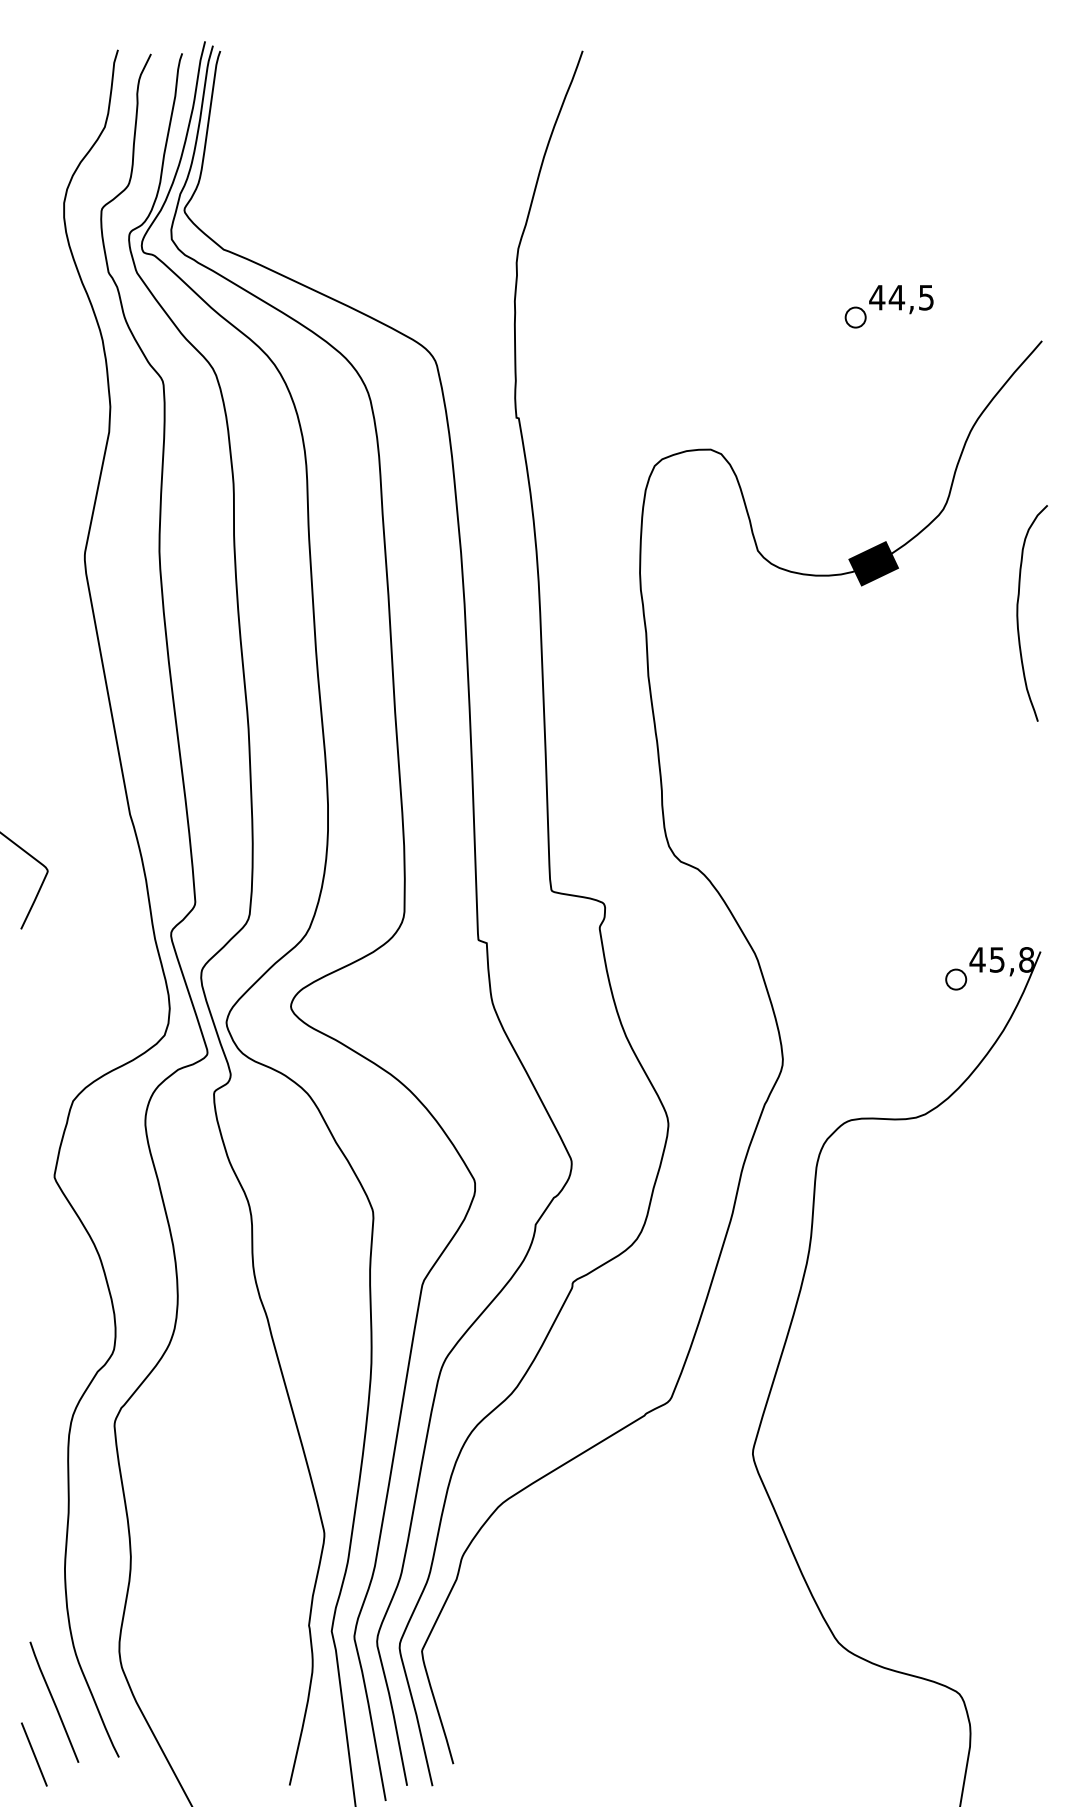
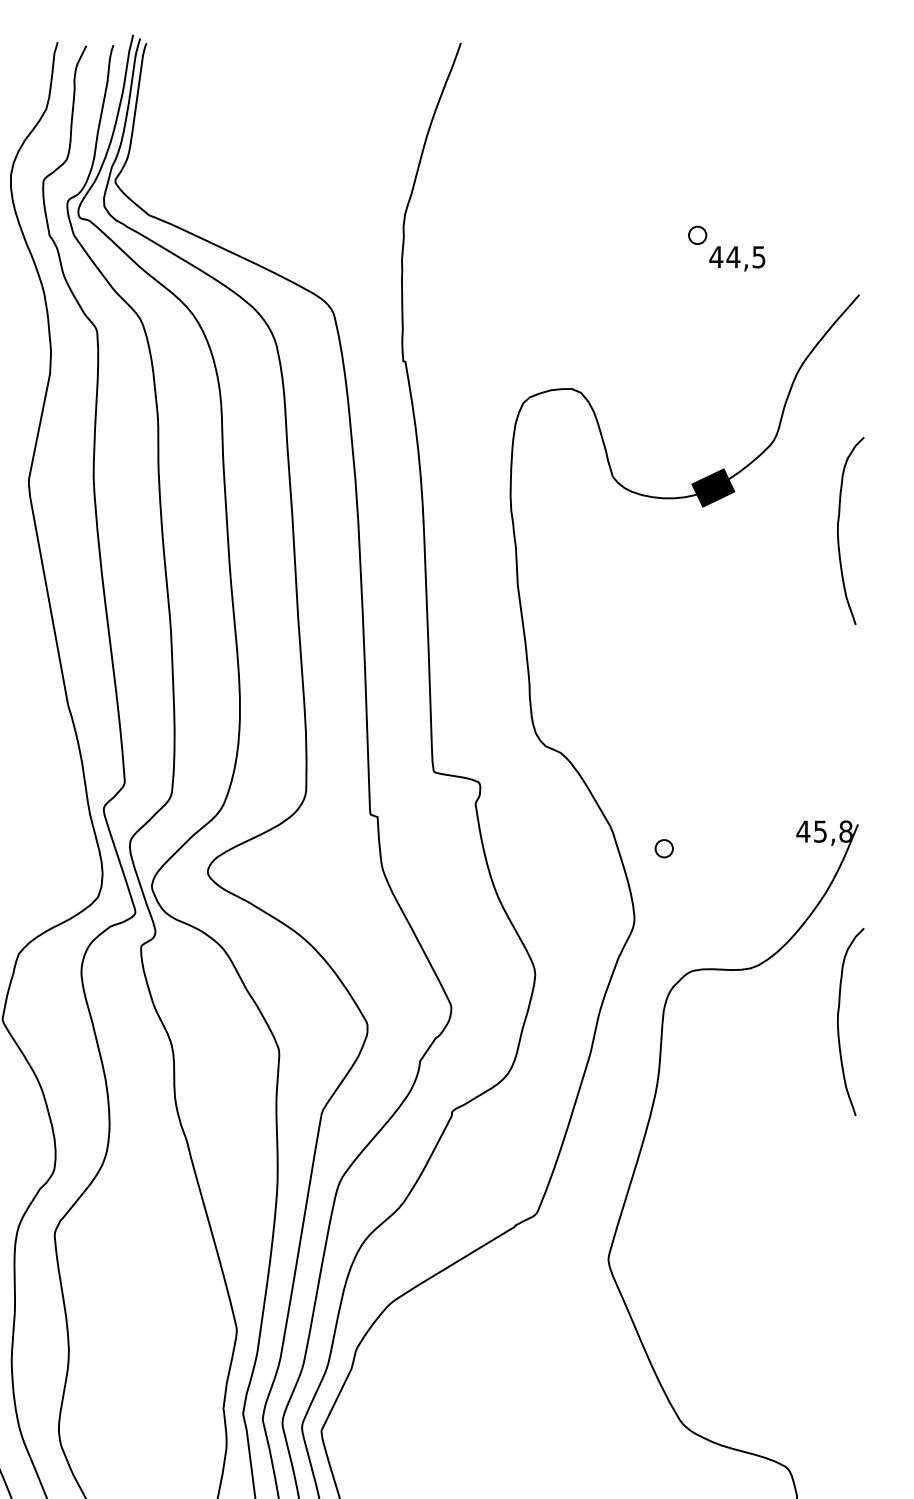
part: (855, 317) -> (697, 235), moved
part: (956, 979) -> (664, 848), moved
curve: (1018, 1179) -> (838, 1022), added

